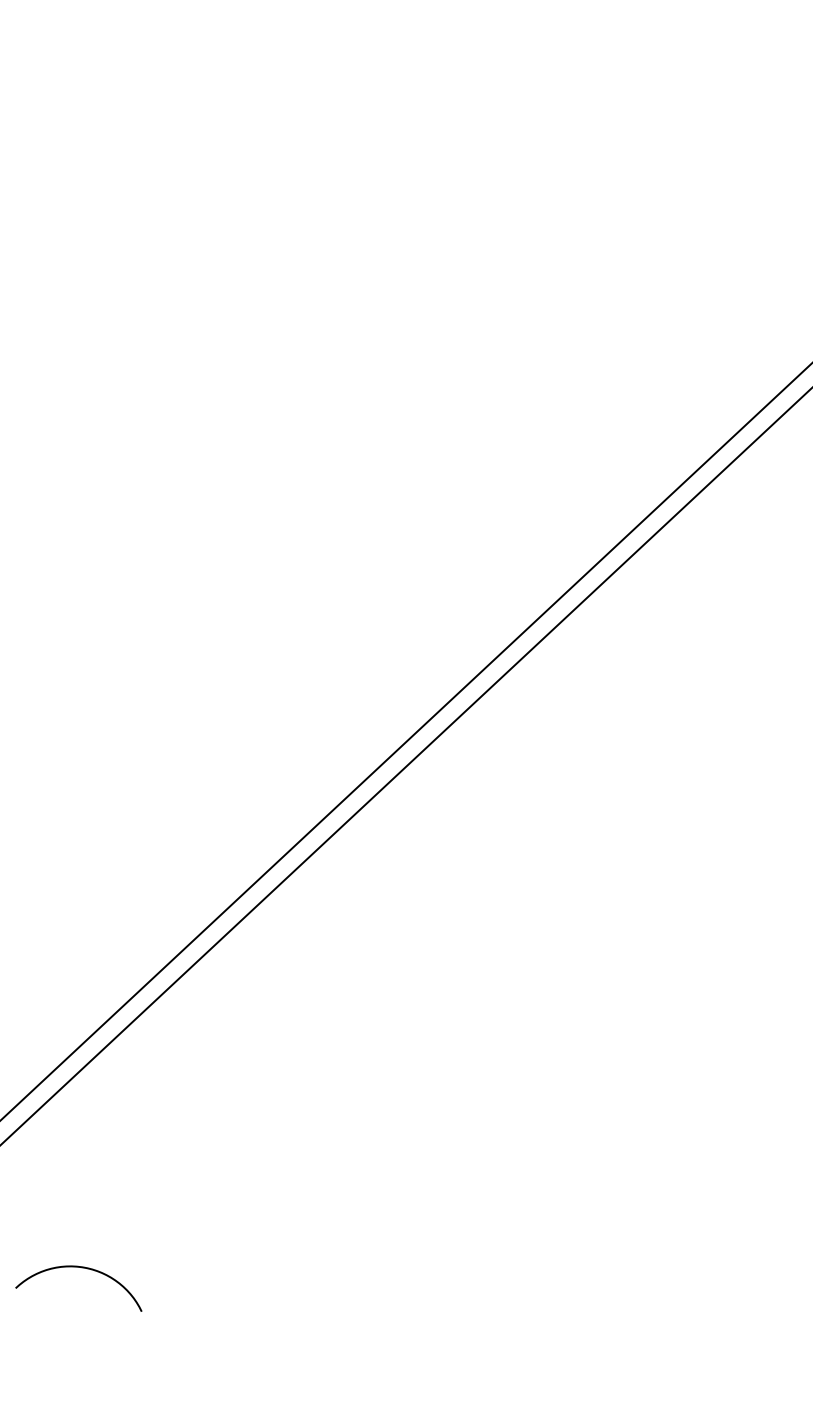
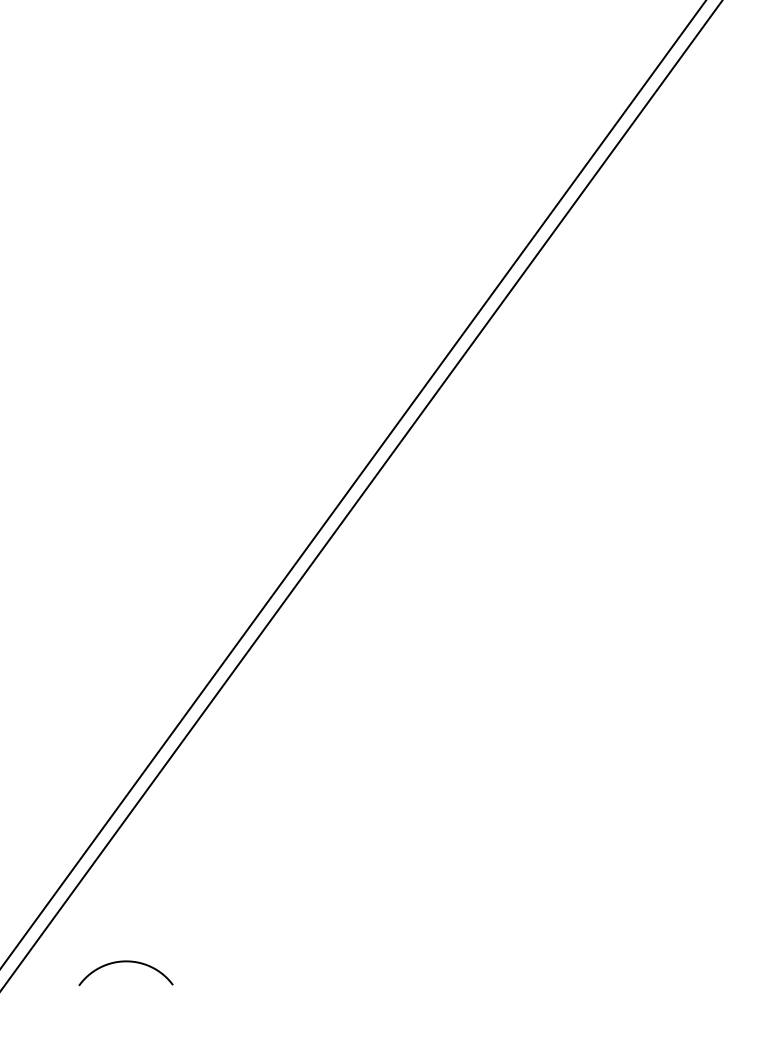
curve: (83, 1269) -> (125, 962), moved

